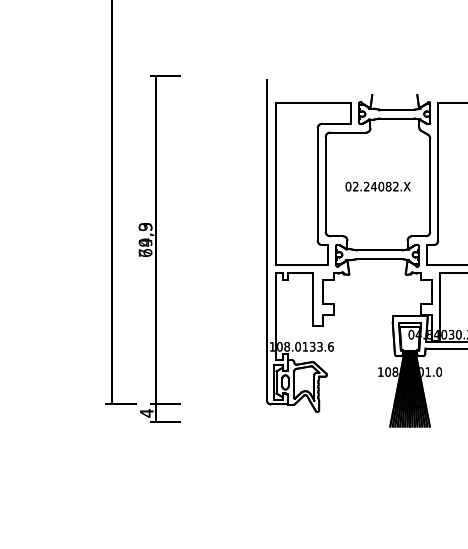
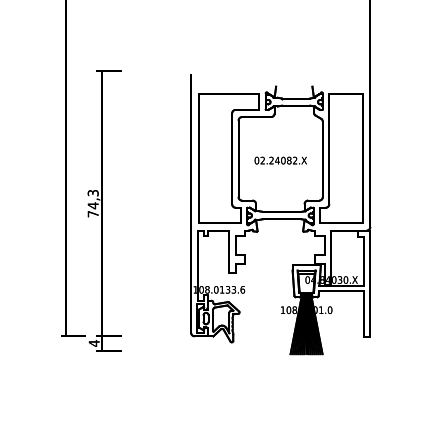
text: (144, 239) -> (92, 203), 69,9 -> 74,3

